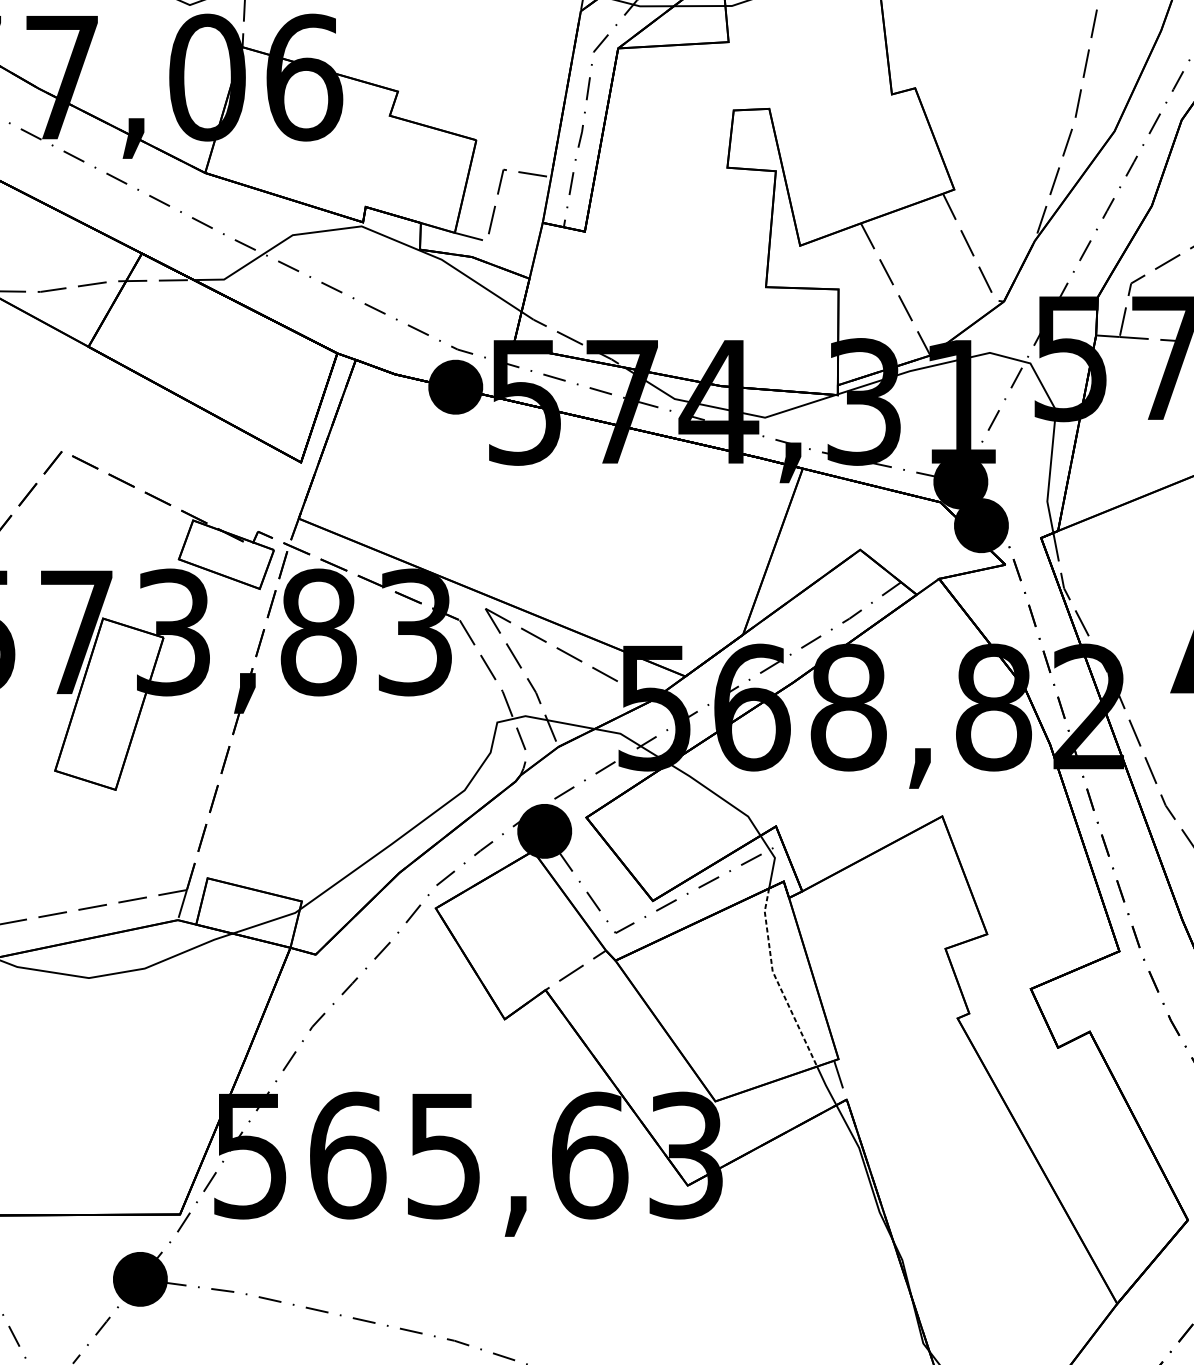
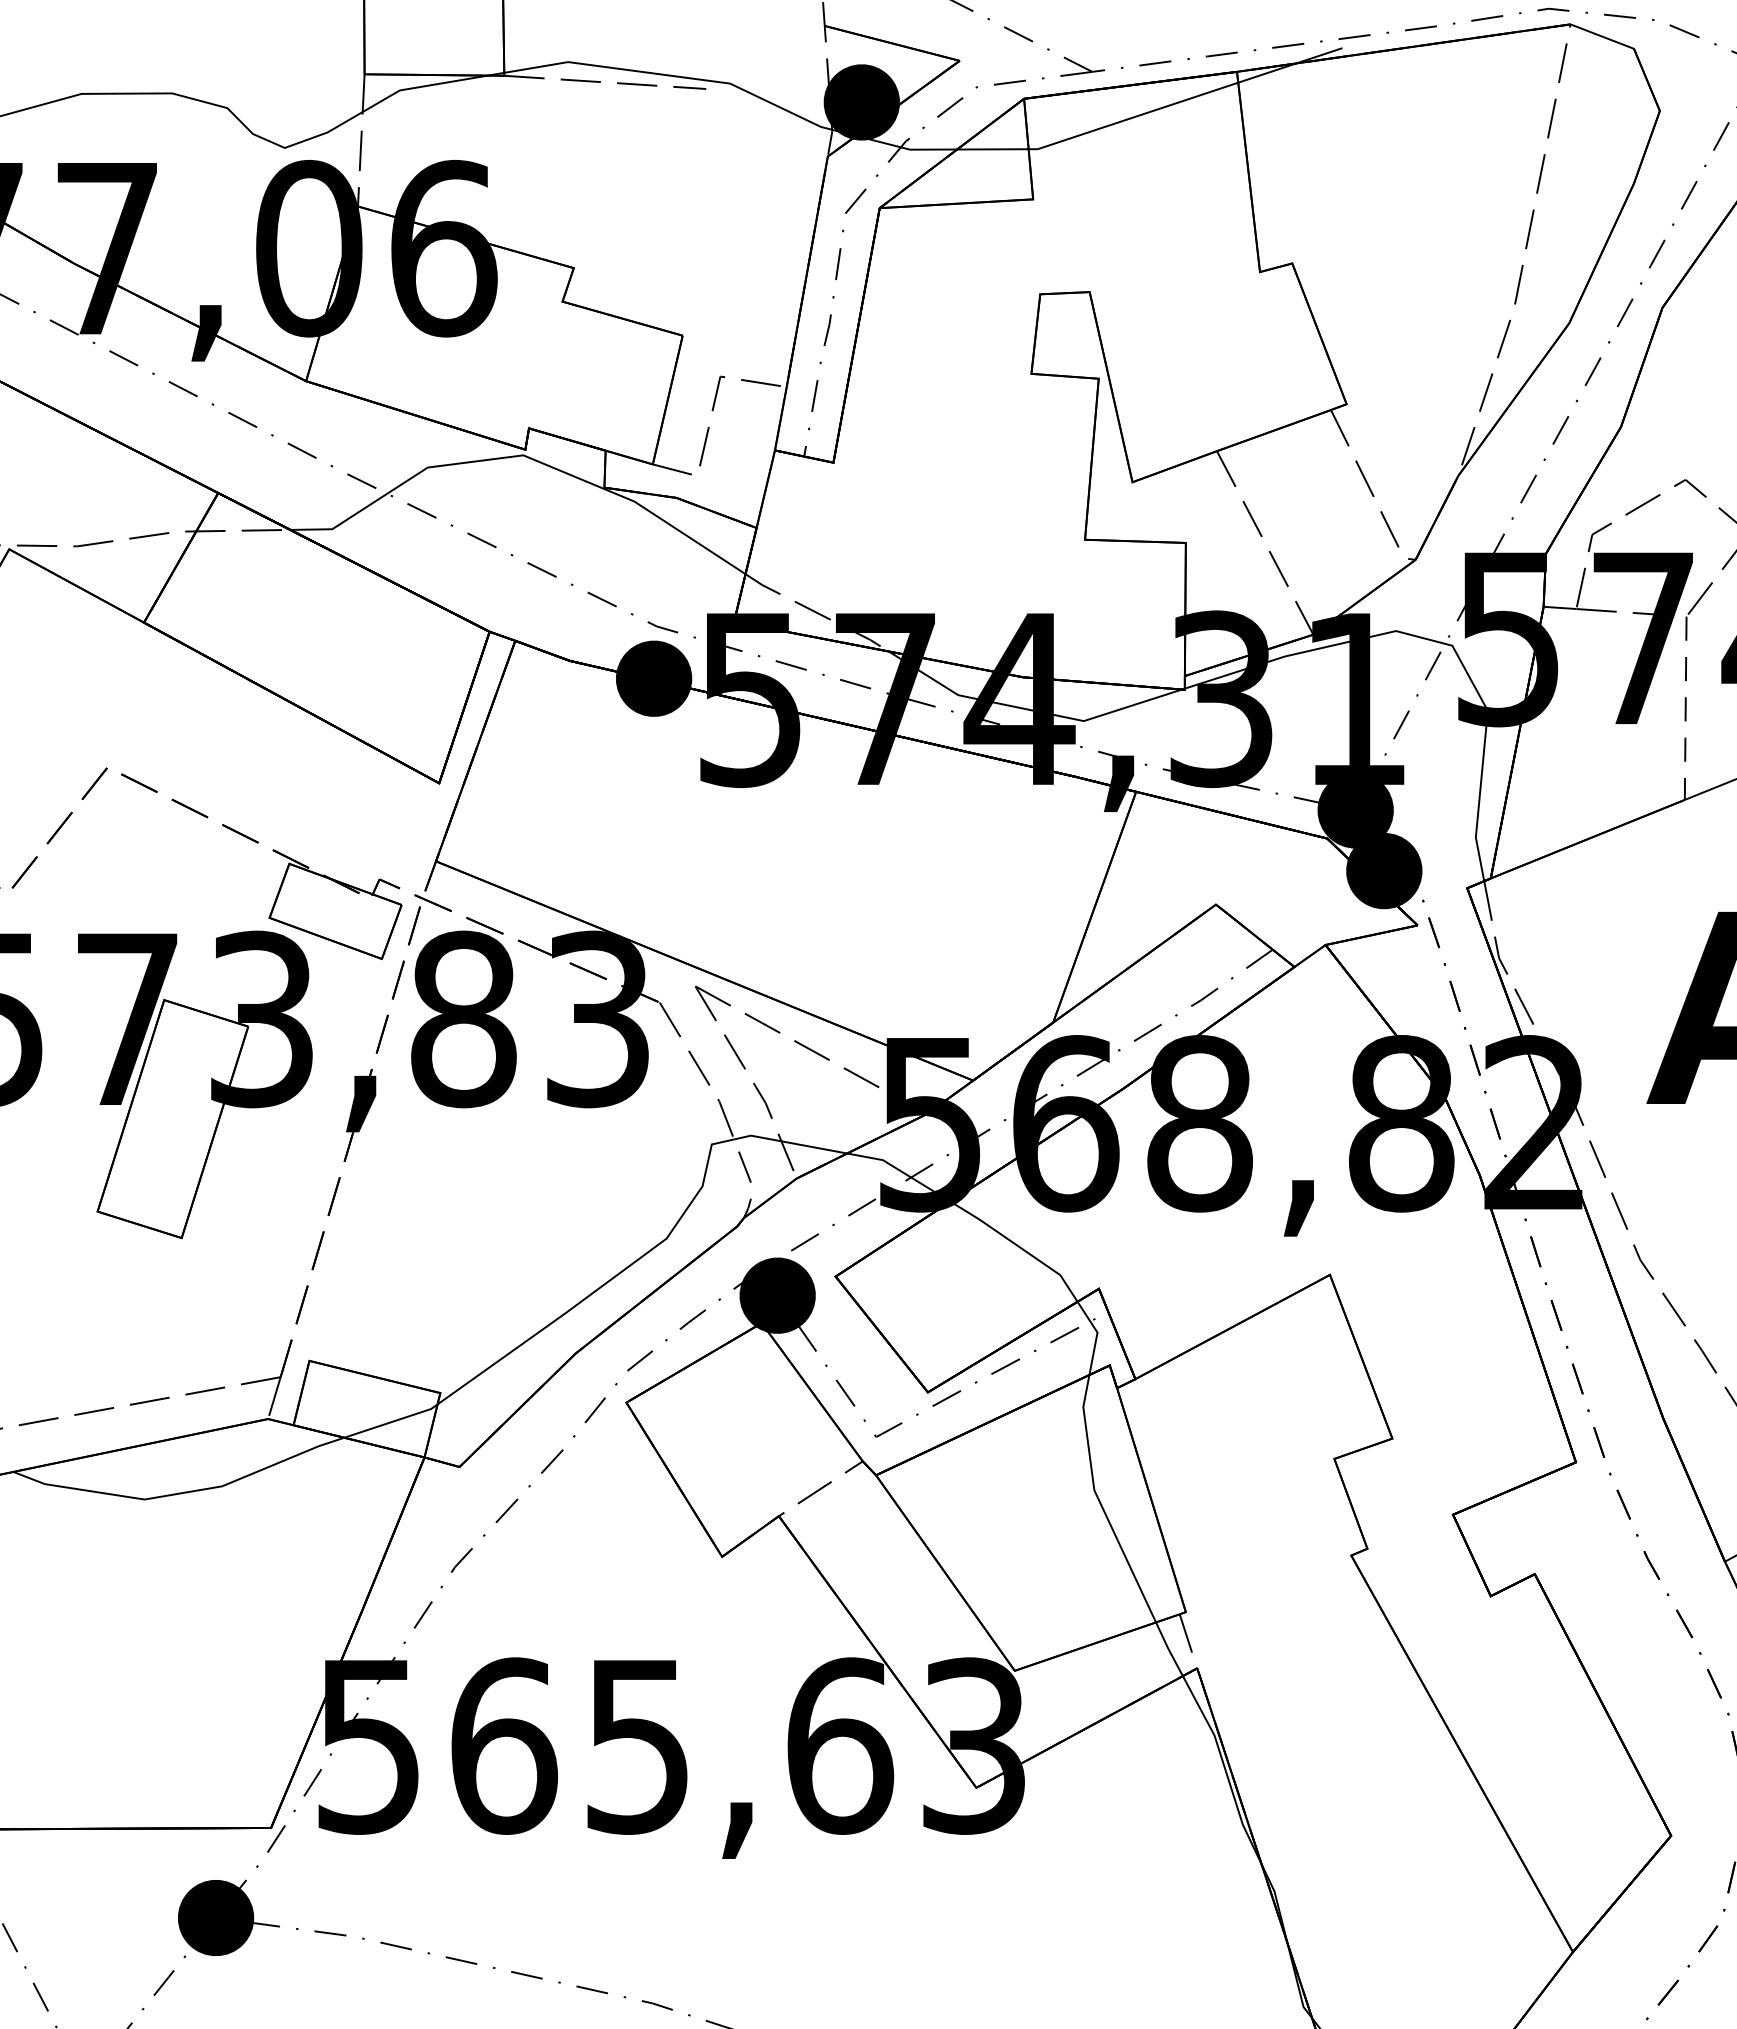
line: (777, 980) -> (1100, 1502), dashed -> solid

